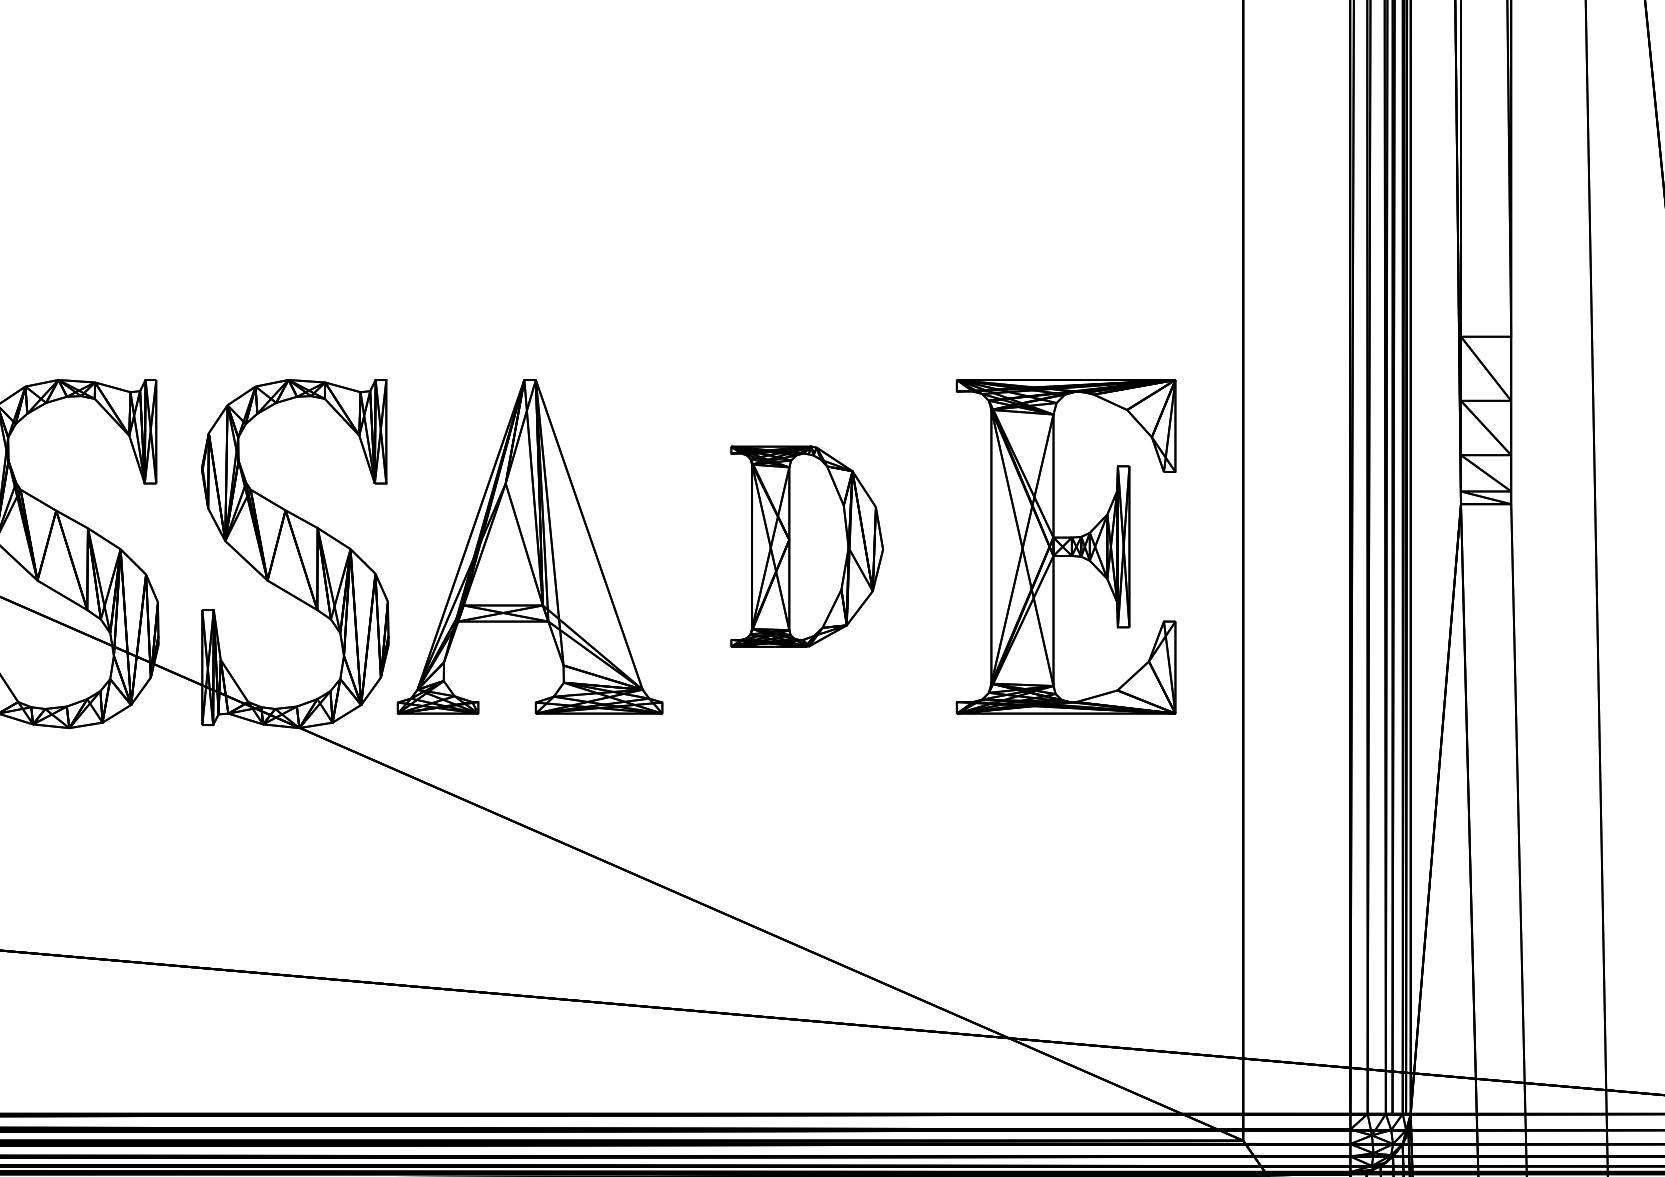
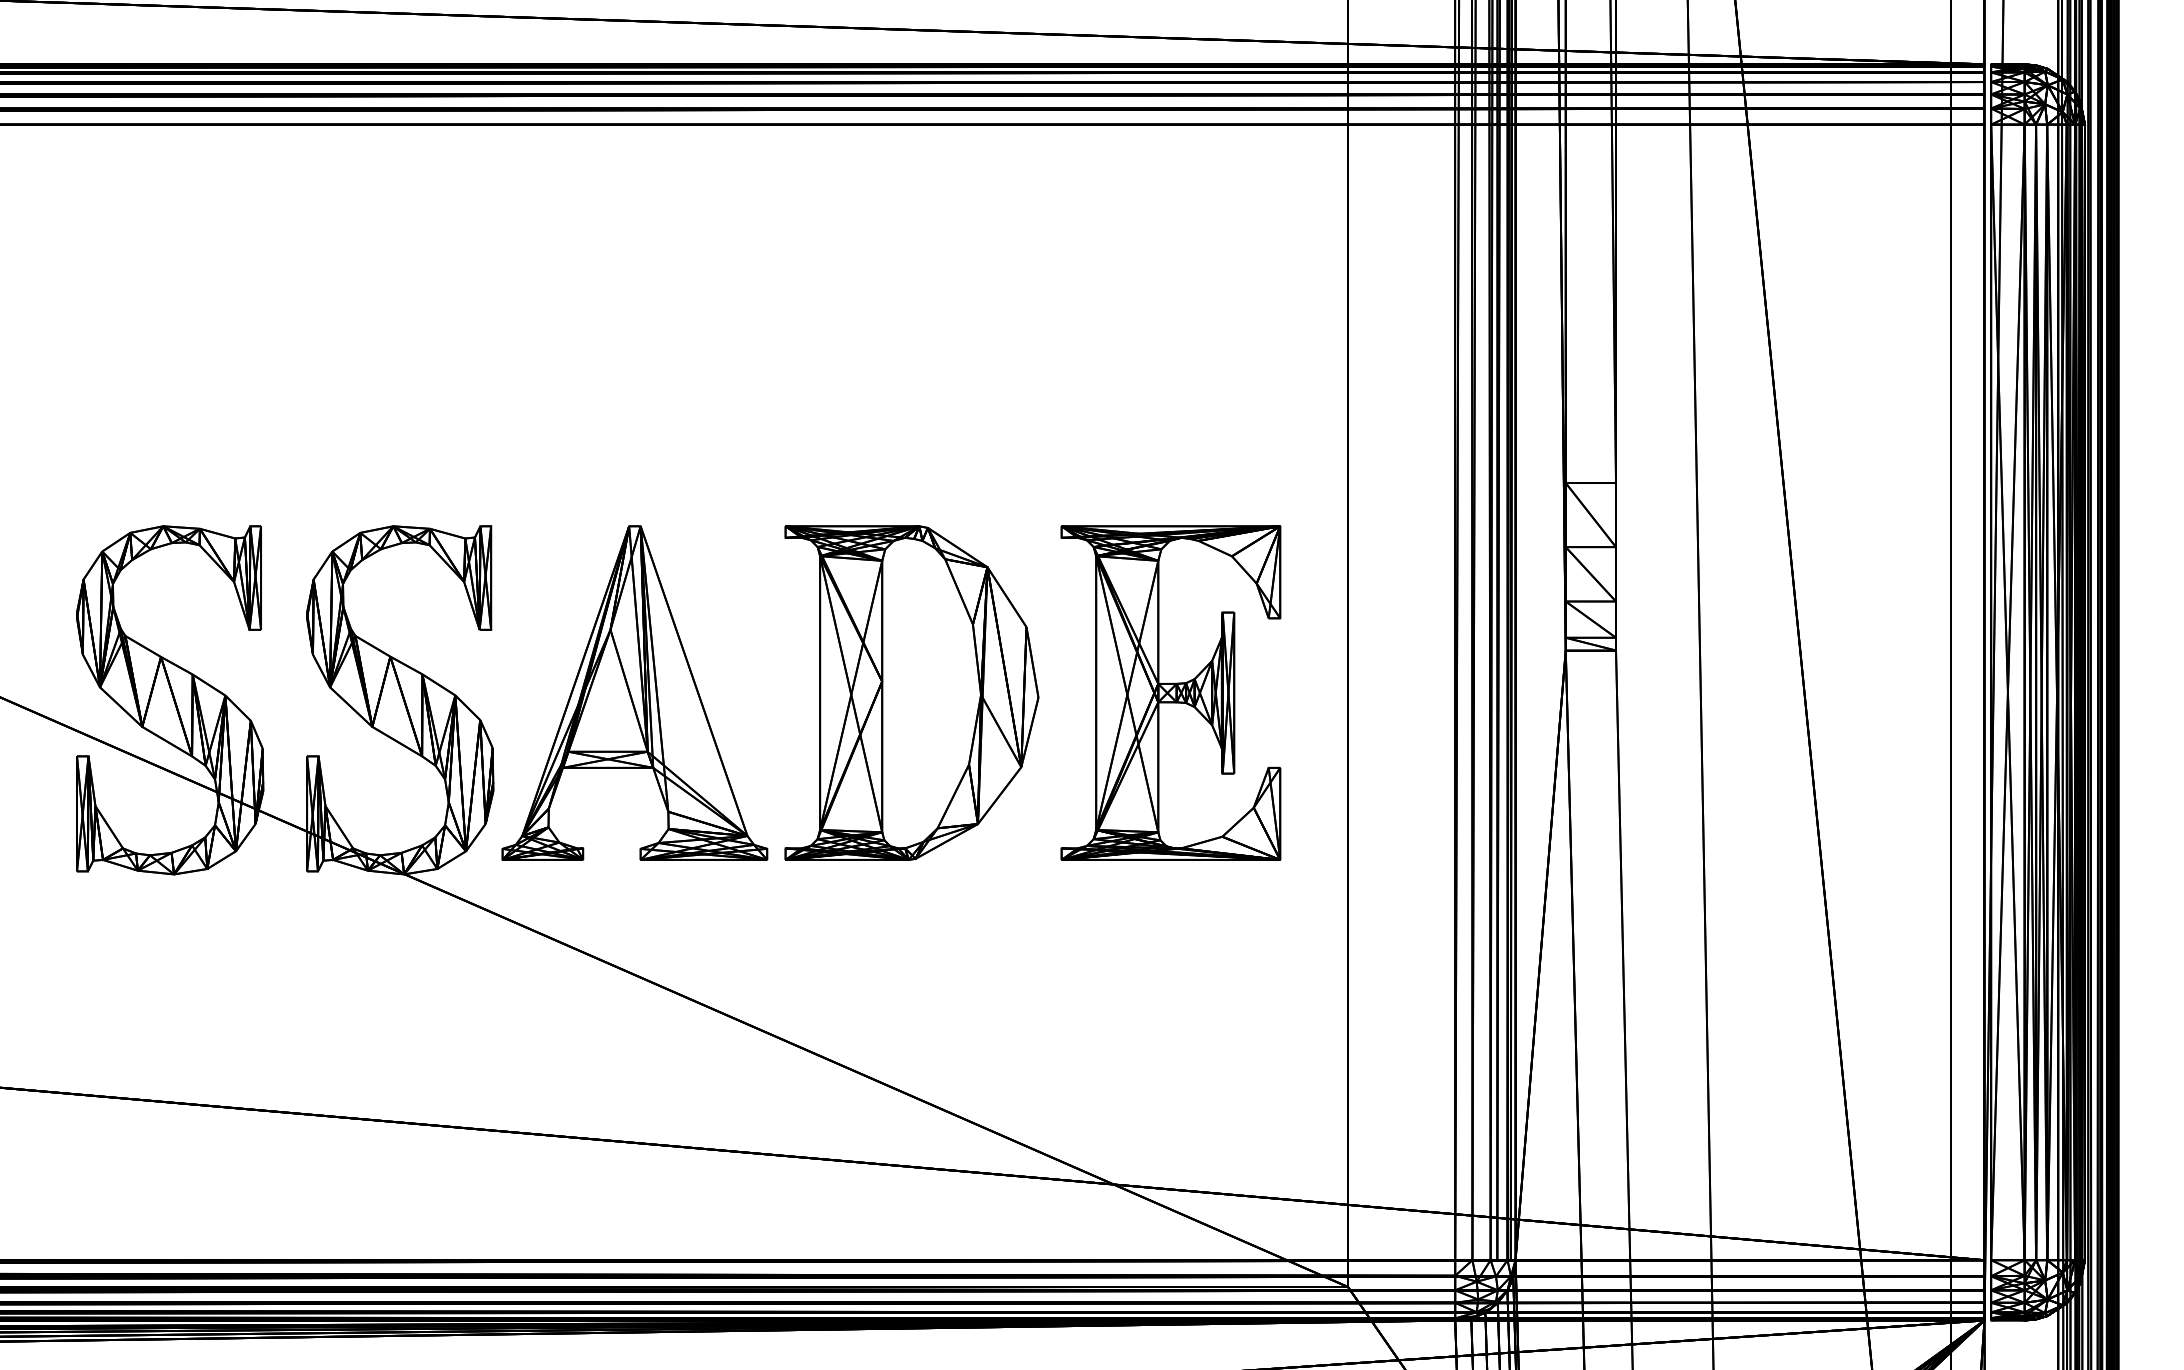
part: (806, 546) -> (911, 692), size x1.67

